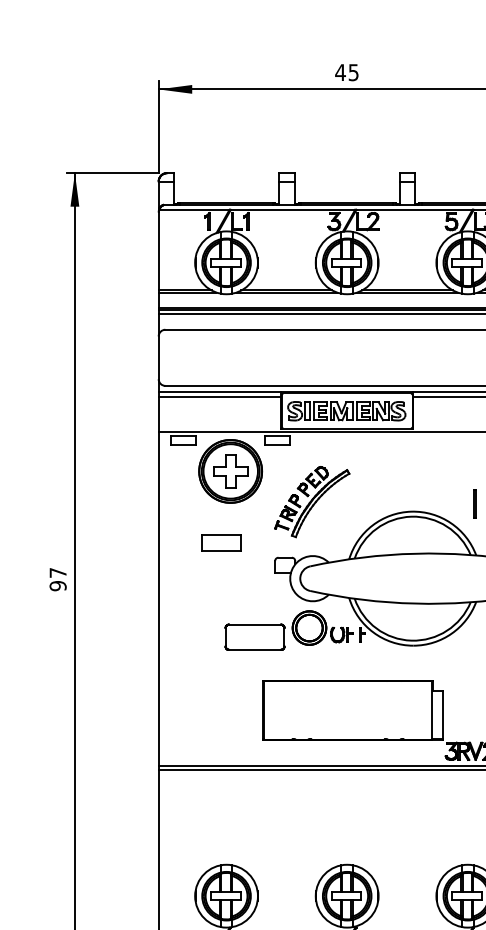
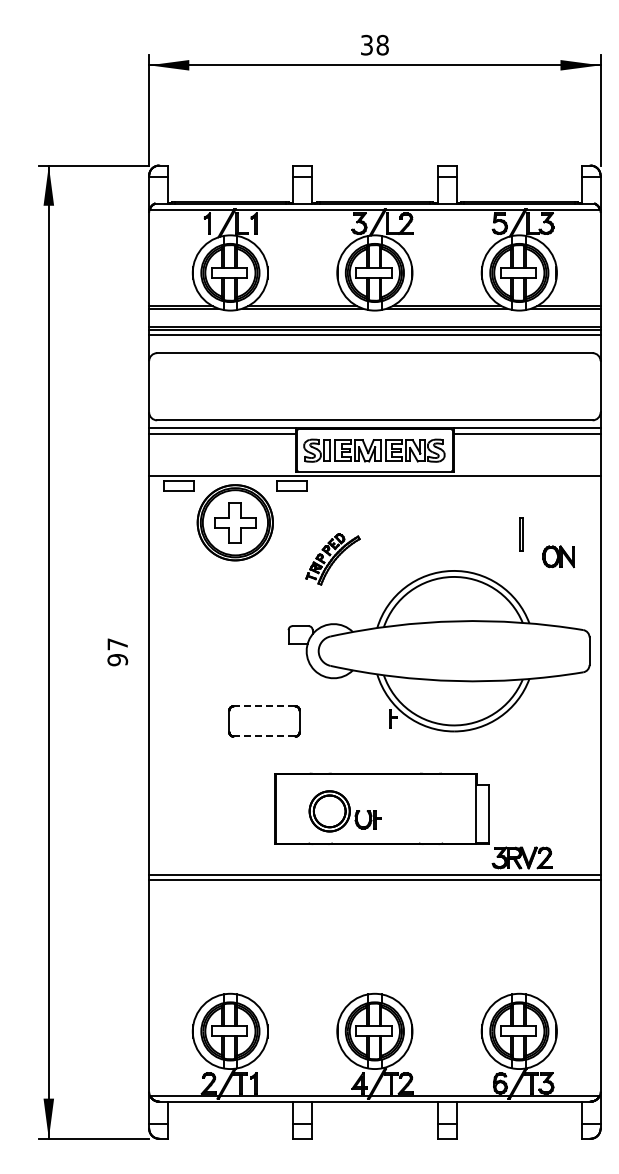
text: (346, 72) -> (374, 44), 45 -> 38
part: (311, 502) -> (332, 559), size x0.6
line: (474, 503) -> (520, 534), moved
part: (221, 543) -> (224, 608), removed
text: (57, 579) -> (117, 652), moved
line: (255, 624) -> (265, 706), solid -> dashed
part: (321, 628) -> (344, 811), moved
line: (255, 649) -> (265, 736), solid -> dashed

